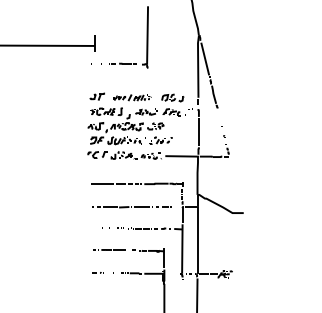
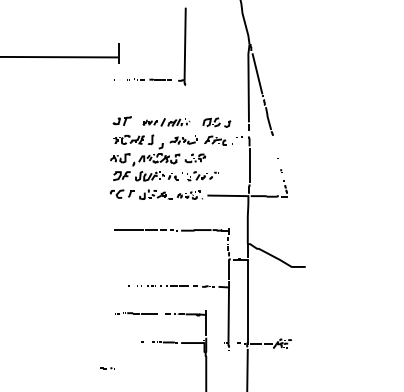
part: (131, 207) -> (165, 259), removed
line: (96, 272) -> (106, 367), moved

